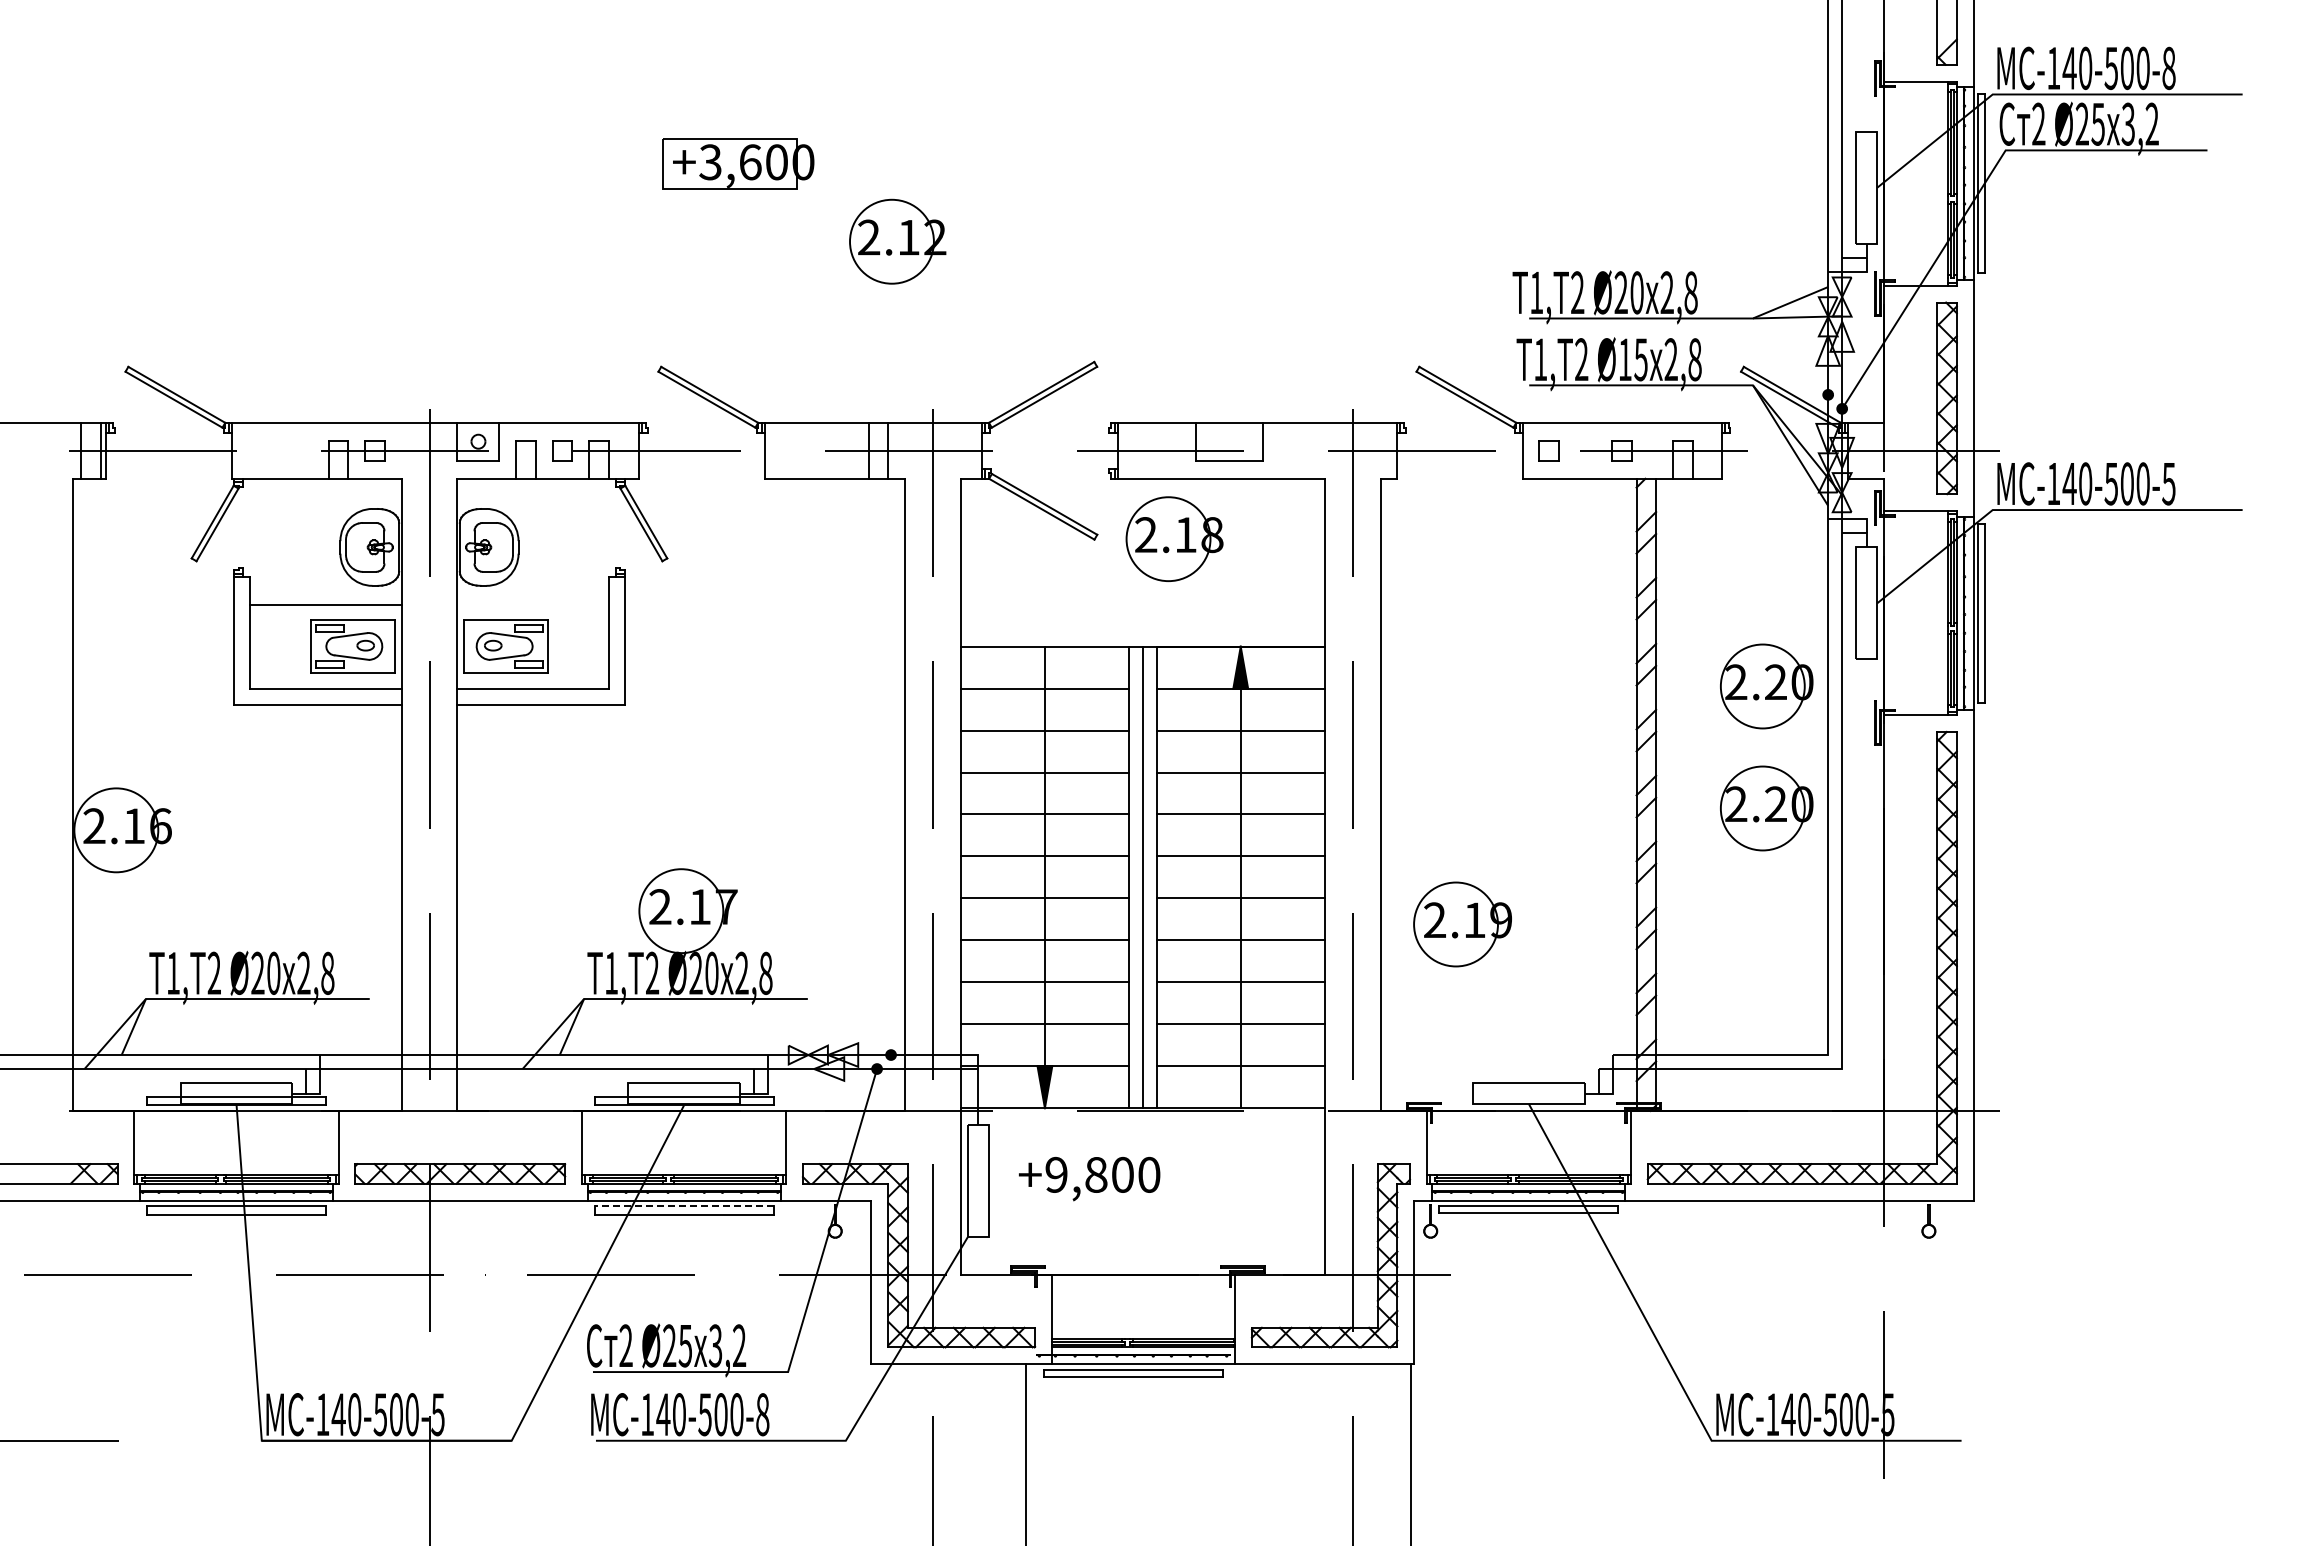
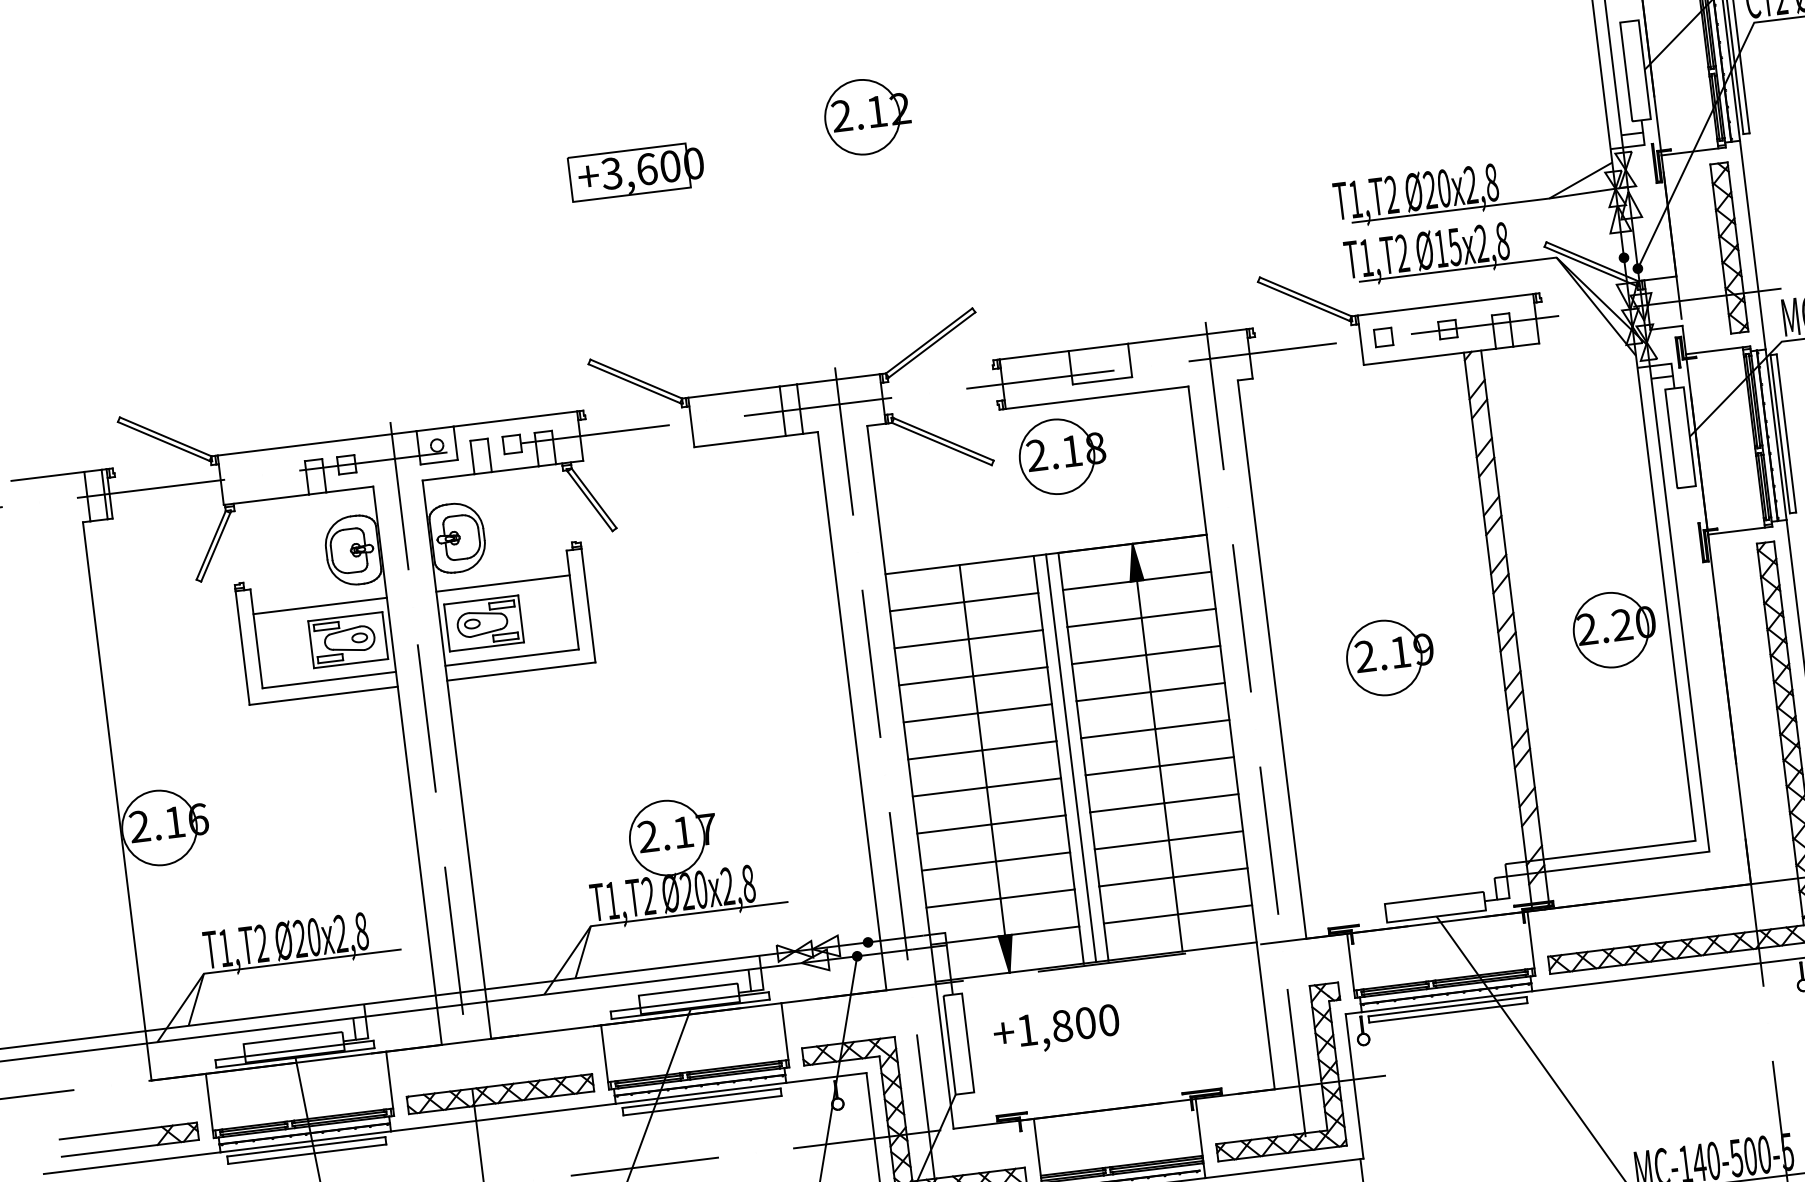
part: (897, 241) -> (867, 116), moved
line: (532, 604) -> (502, 583), added
part: (1766, 686) -> (1601, 522), removed
part: (1462, 924) -> (1390, 657), moved
text: (1056, 1174) -> (1027, 1029), +9,800 -> +1,800
line: (684, 1206) -> (702, 1098), dashed -> solid

